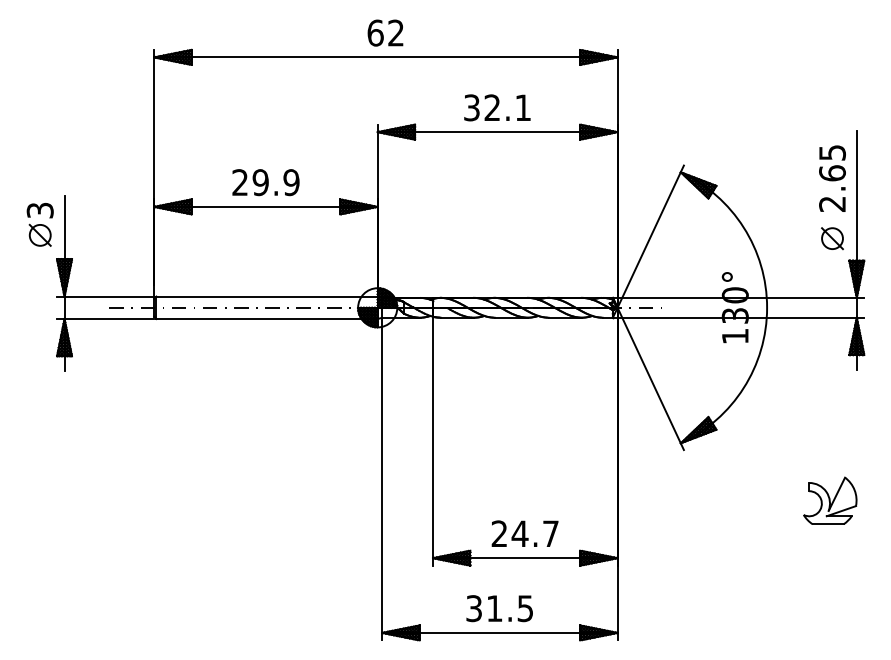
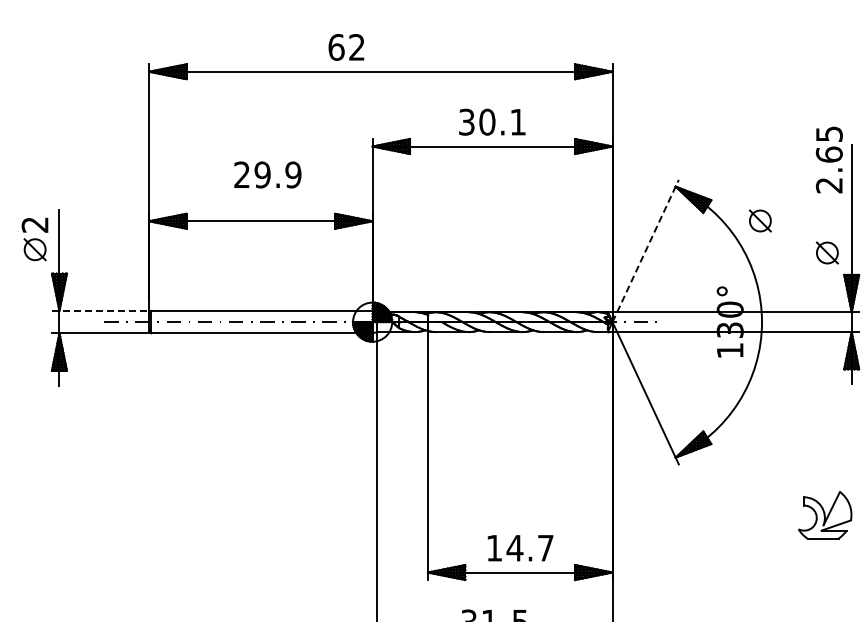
text: (385, 32) -> (346, 46), moved
text: (492, 107) -> (487, 121), 32.1 -> 30.1
text: (832, 178) -> (829, 159), moved
text: (265, 182) -> (267, 174), moved
part: (765, 206) -> (760, 220), added
text: (40, 210) -> (35, 224), 3 -> 2
line: (650, 236) -> (645, 250), solid -> dashed
line: (105, 296) -> (100, 310), solid -> dashed
text: (498, 533) -> (493, 547), 24.7 -> 14.7

